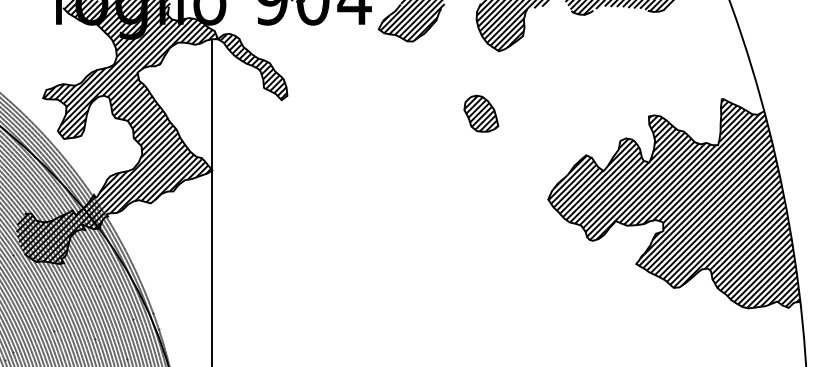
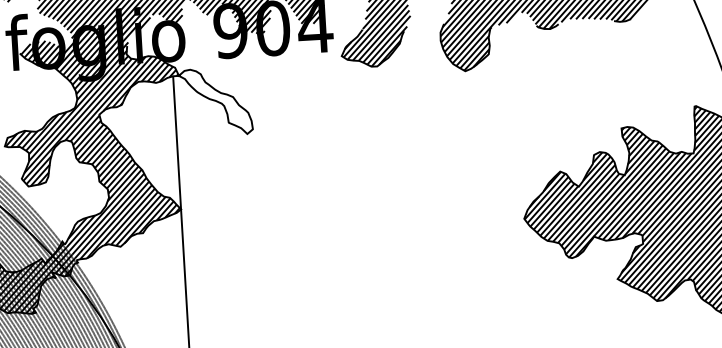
hatch: (253, 66) -> (216, 101), removed
part: (481, 113) -> (451, 135), removed

